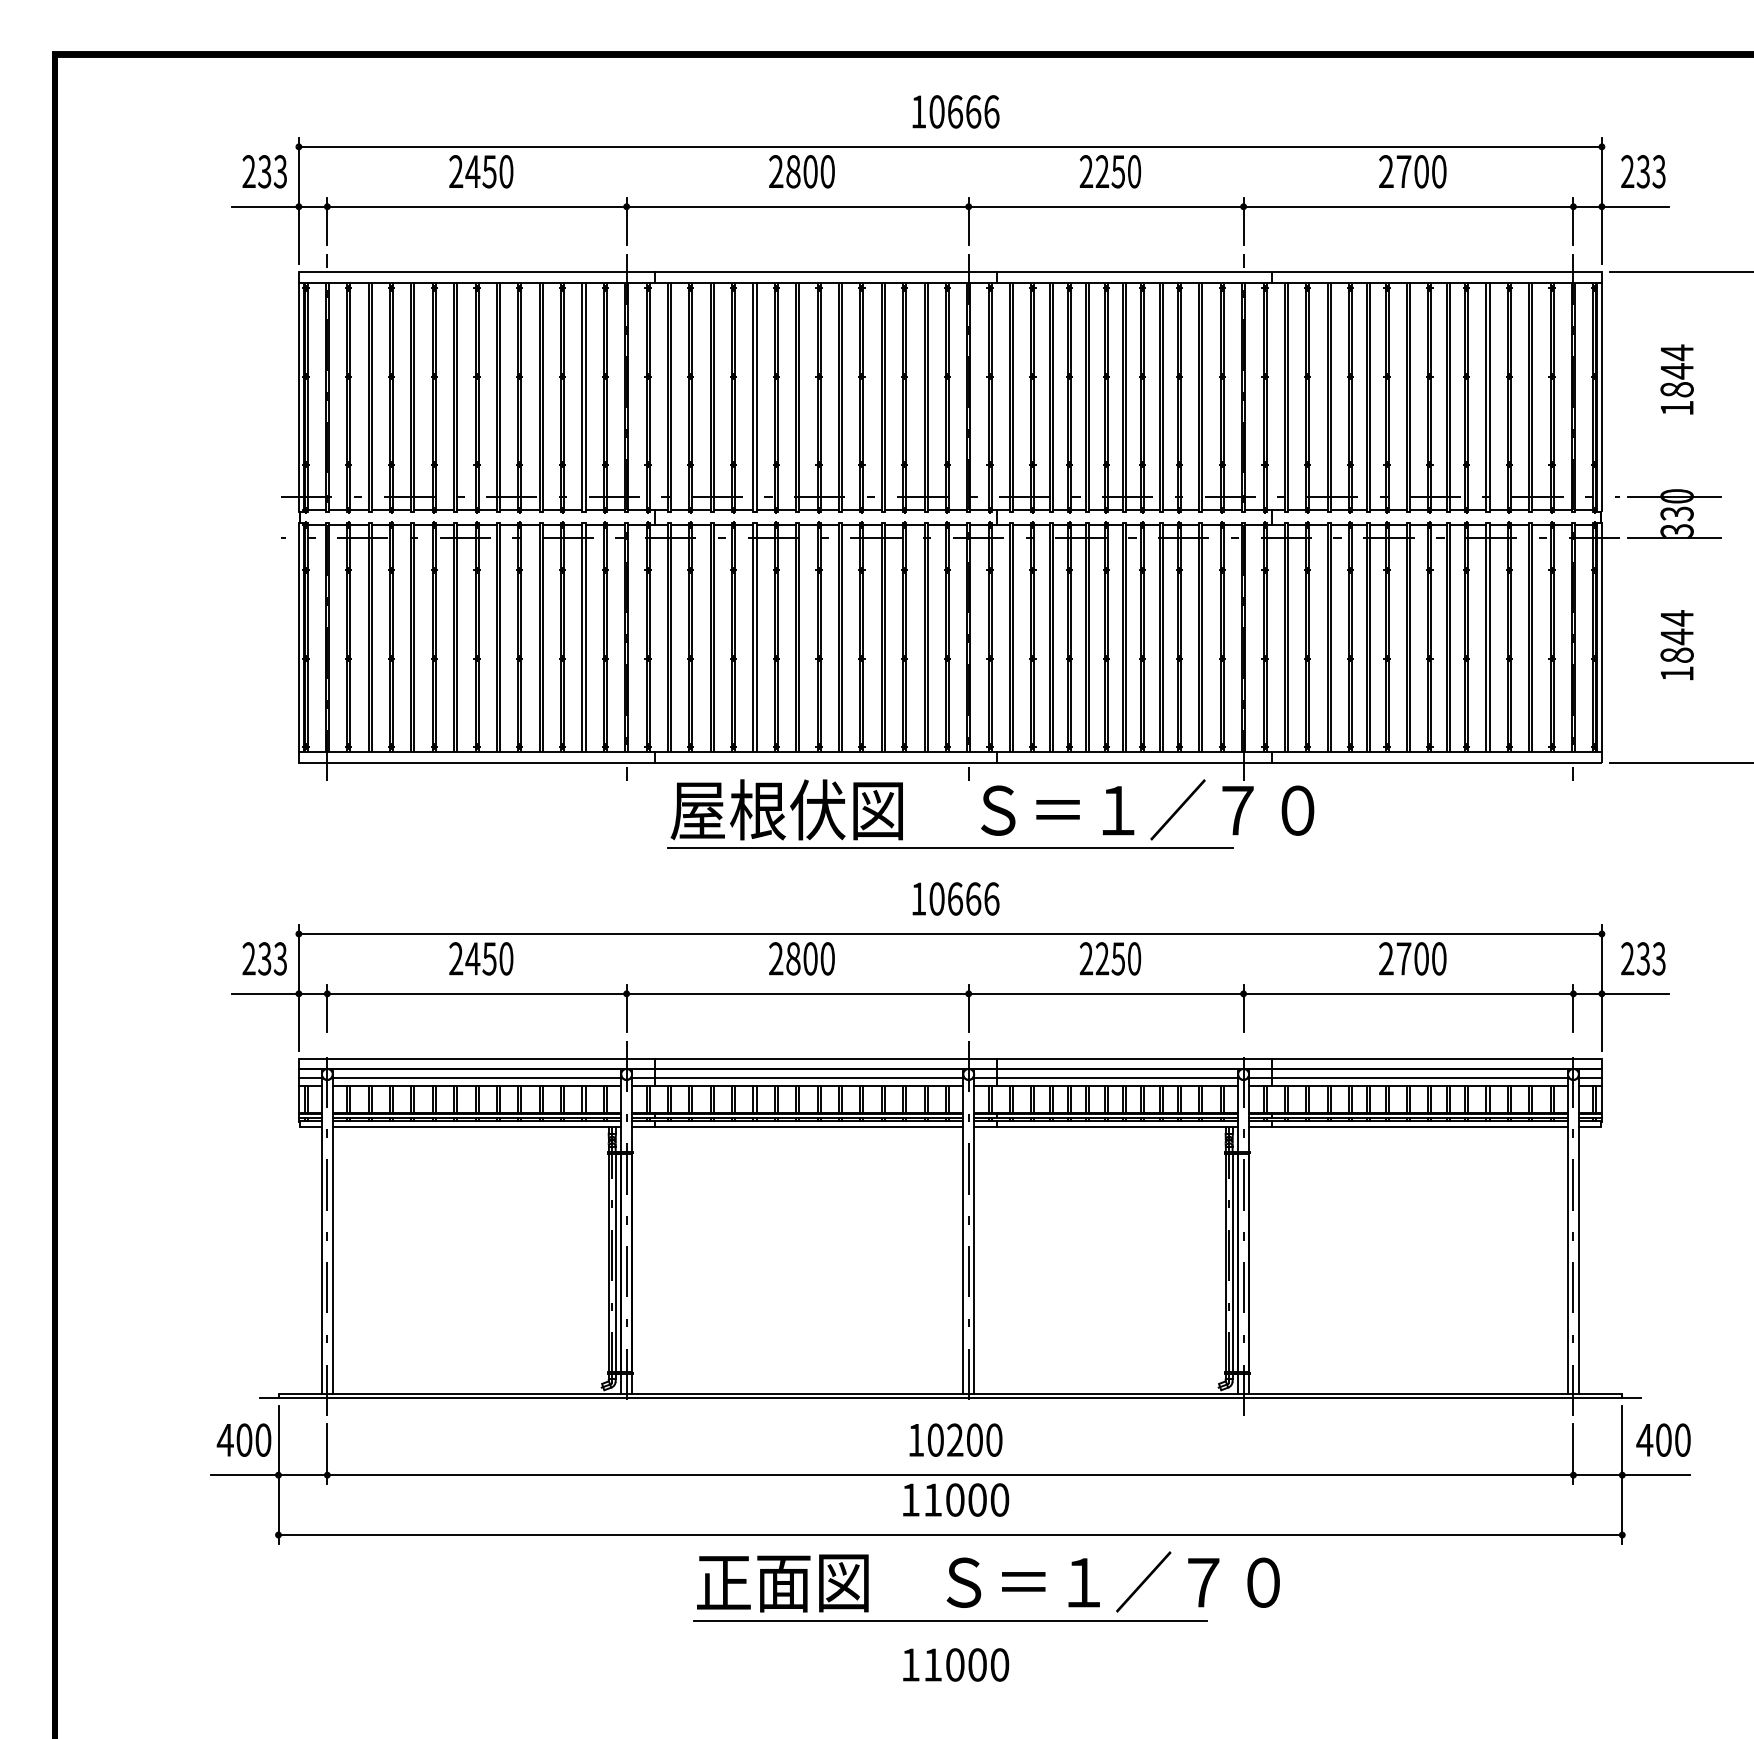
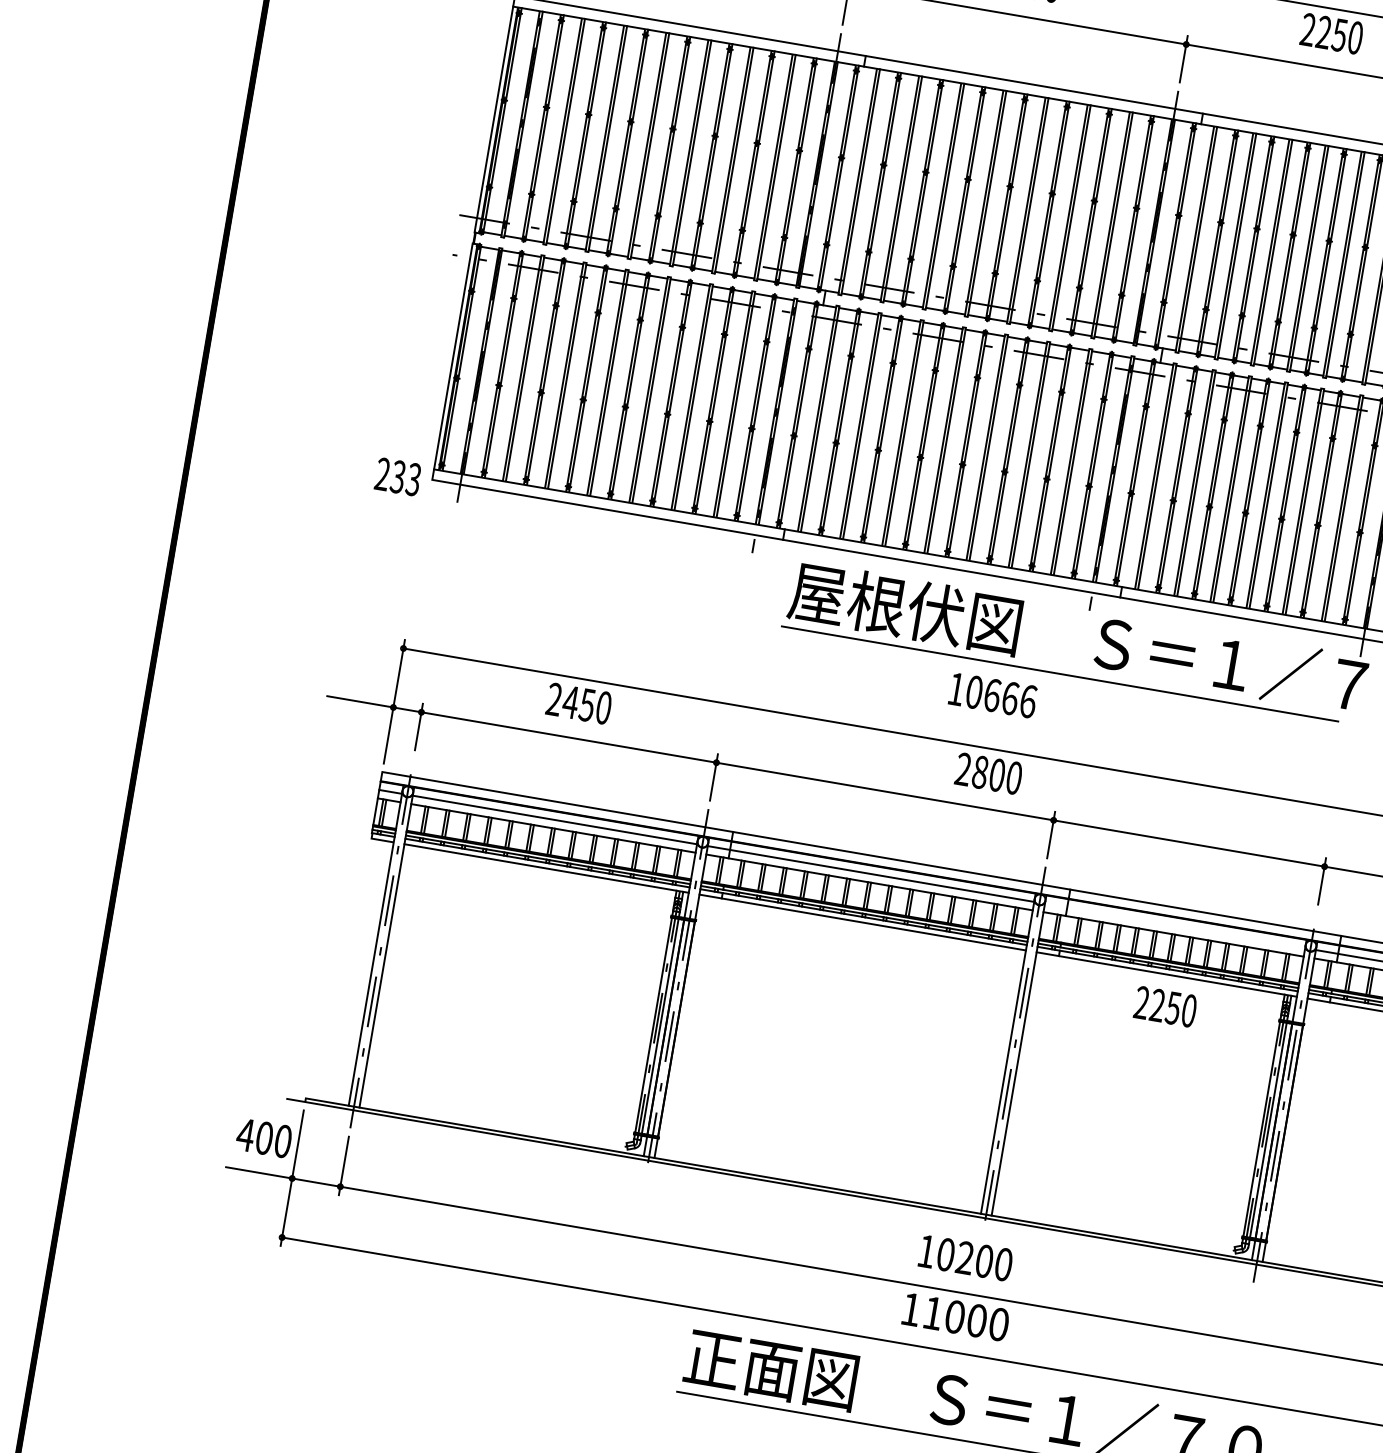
text: (955, 898) -> (992, 694), moved
text: (264, 958) -> (397, 476), moved
text: (801, 958) -> (988, 773), moved
text: (1110, 958) -> (1165, 1006), moved
line: (1106, 1077) -> (1175, 926), removed

